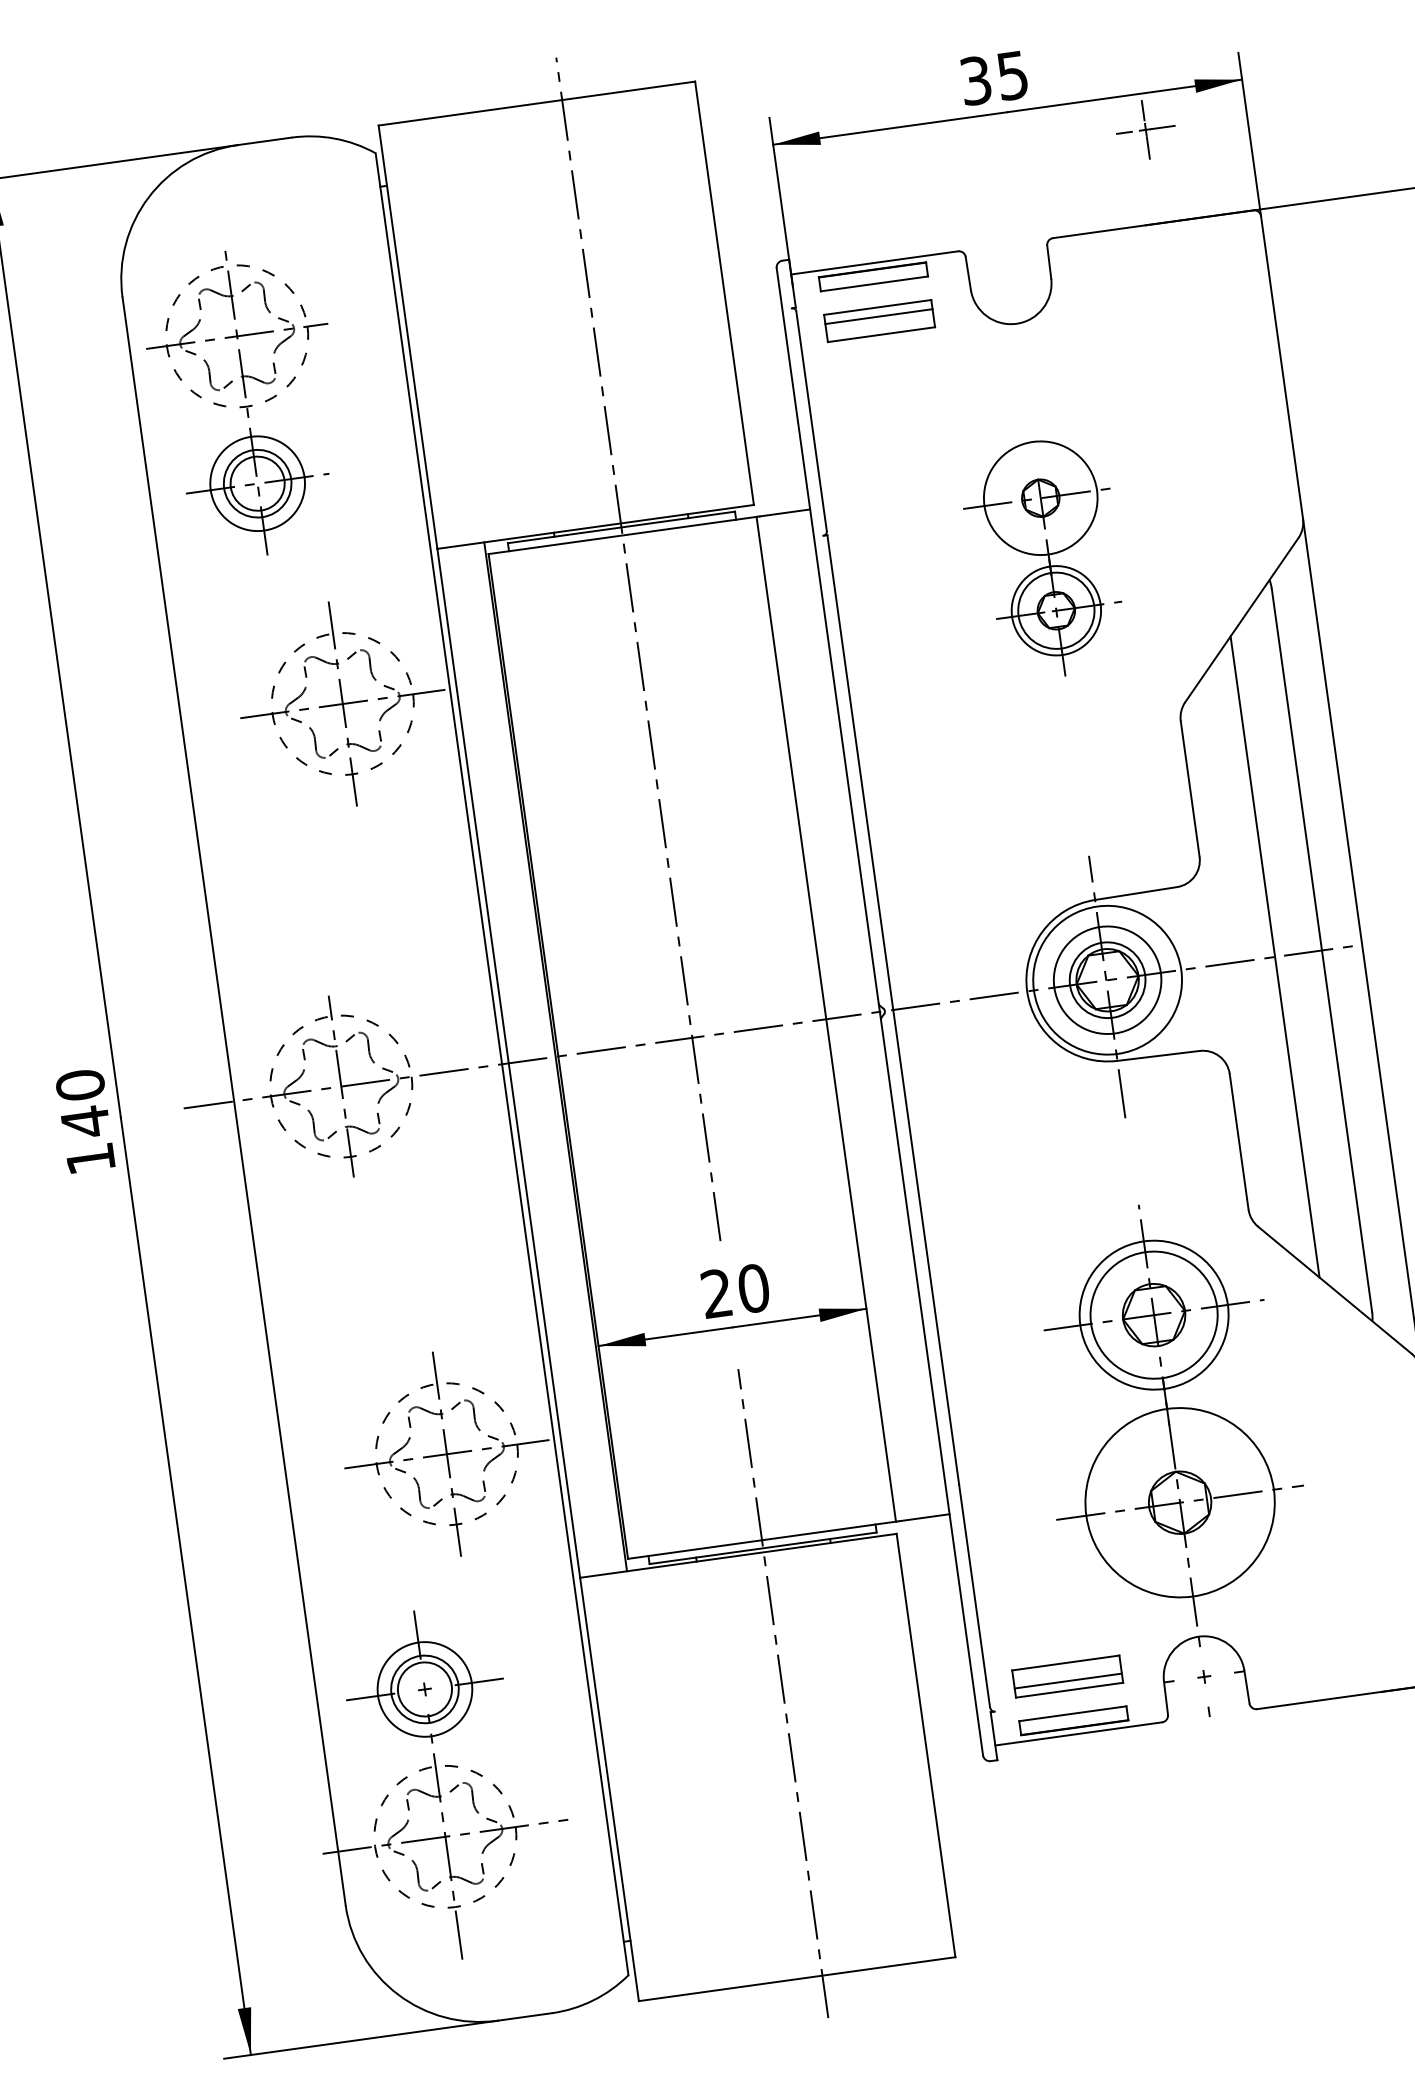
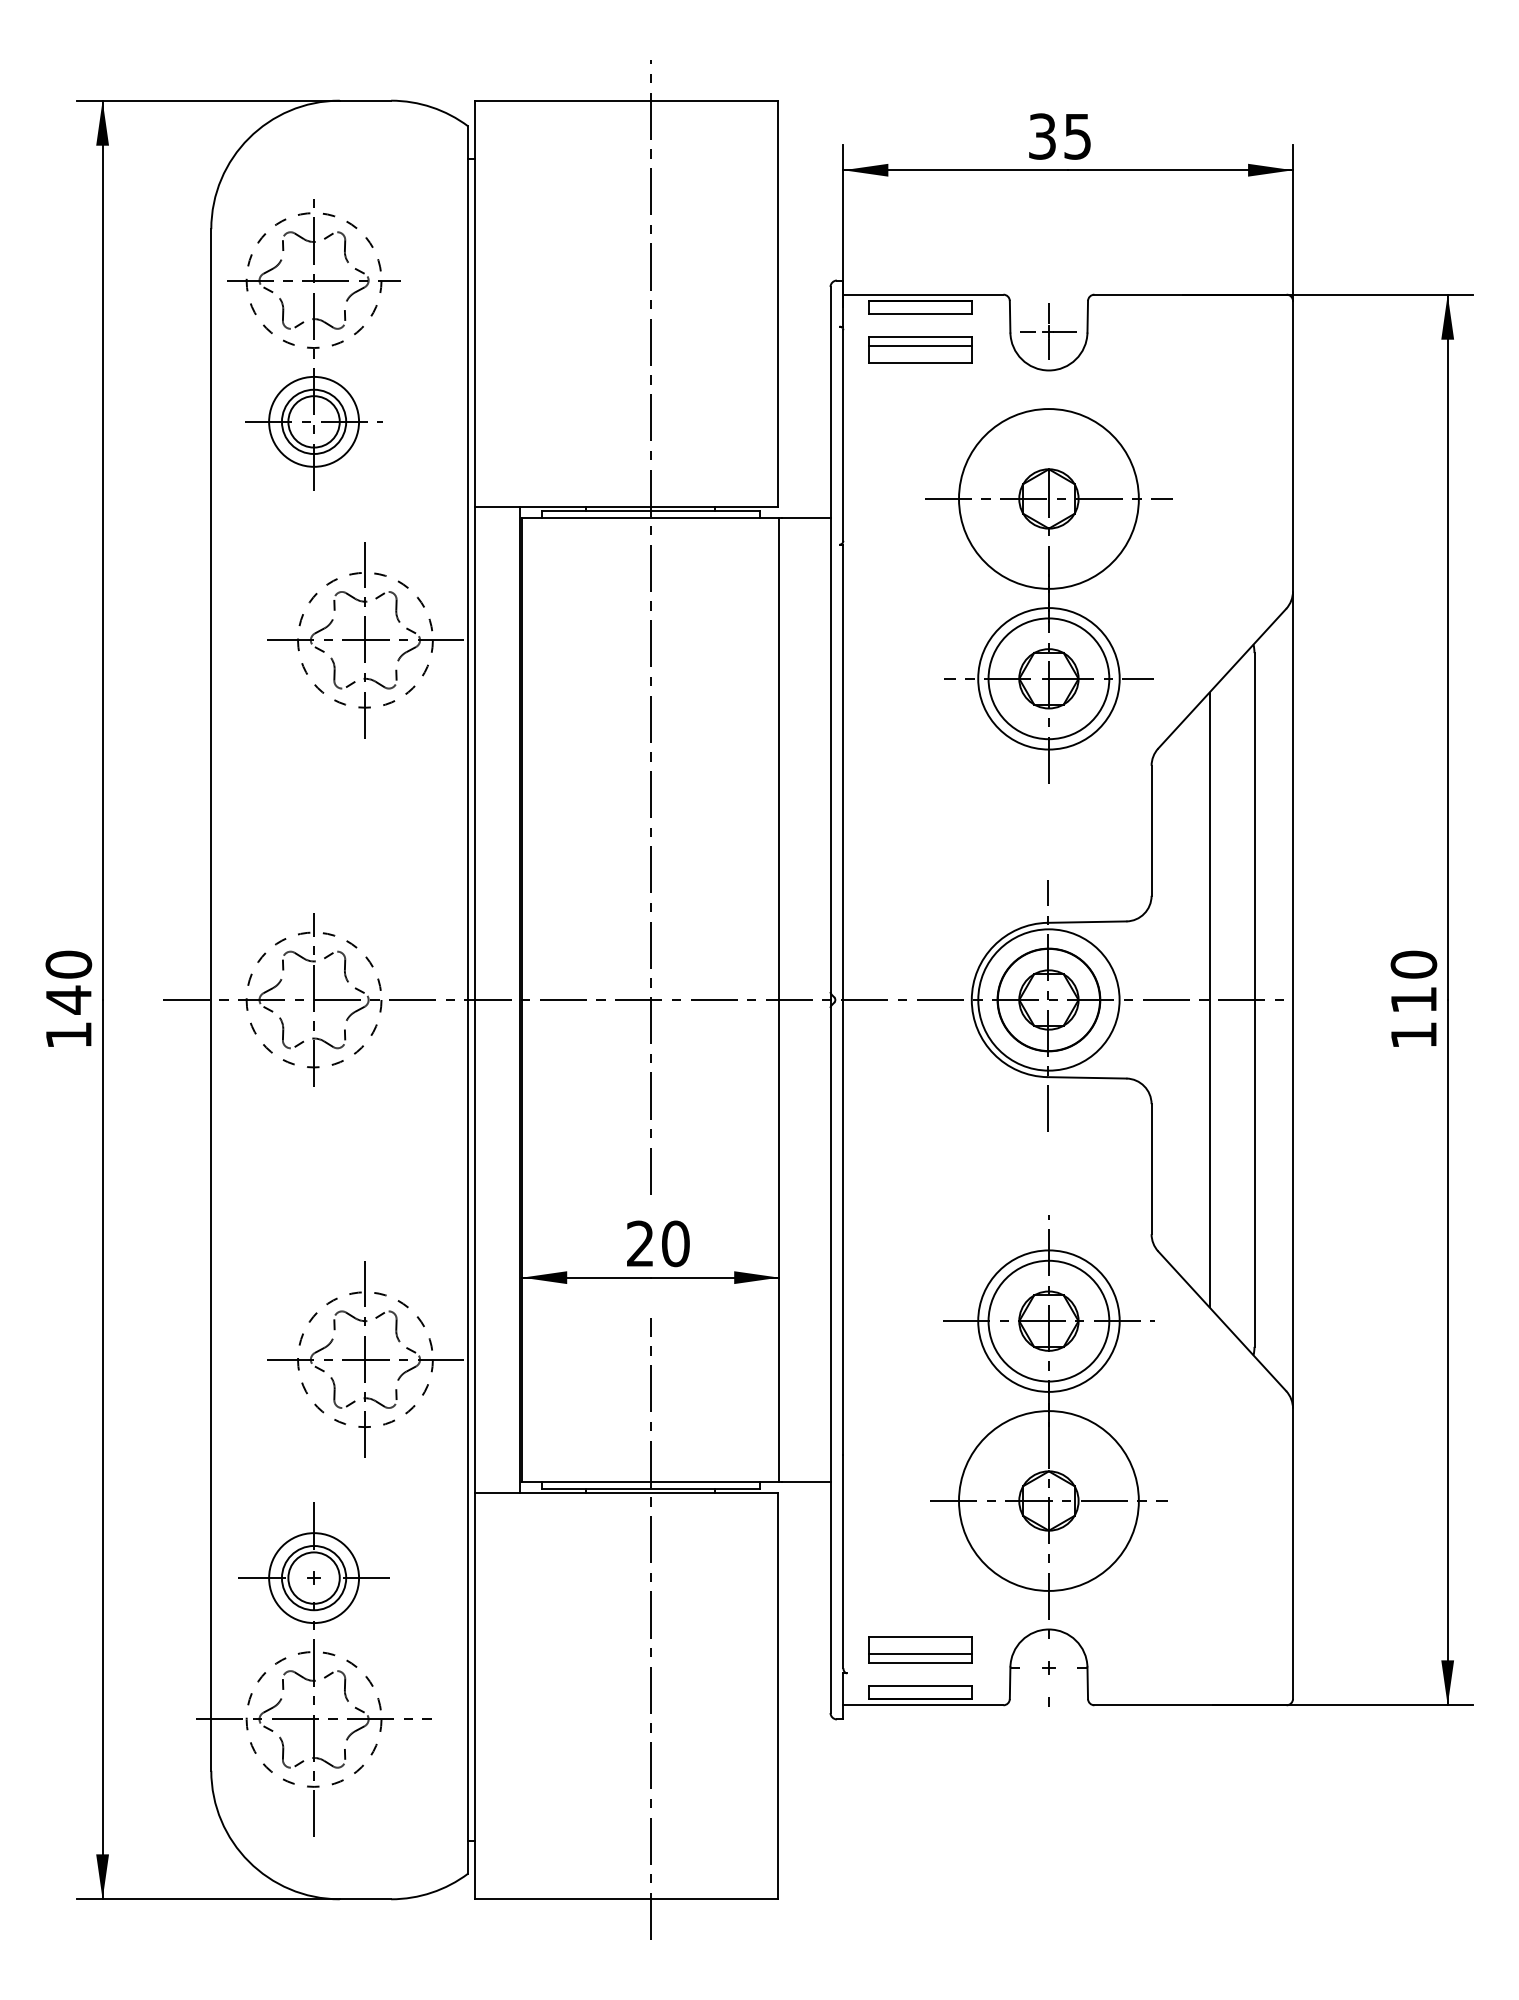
part: (1145, 129) -> (1048, 331), moved
part: (1048, 558) -> (1048, 595), size x1.67
circle: (1107, 979) -> (1048, 999), size x1.43

